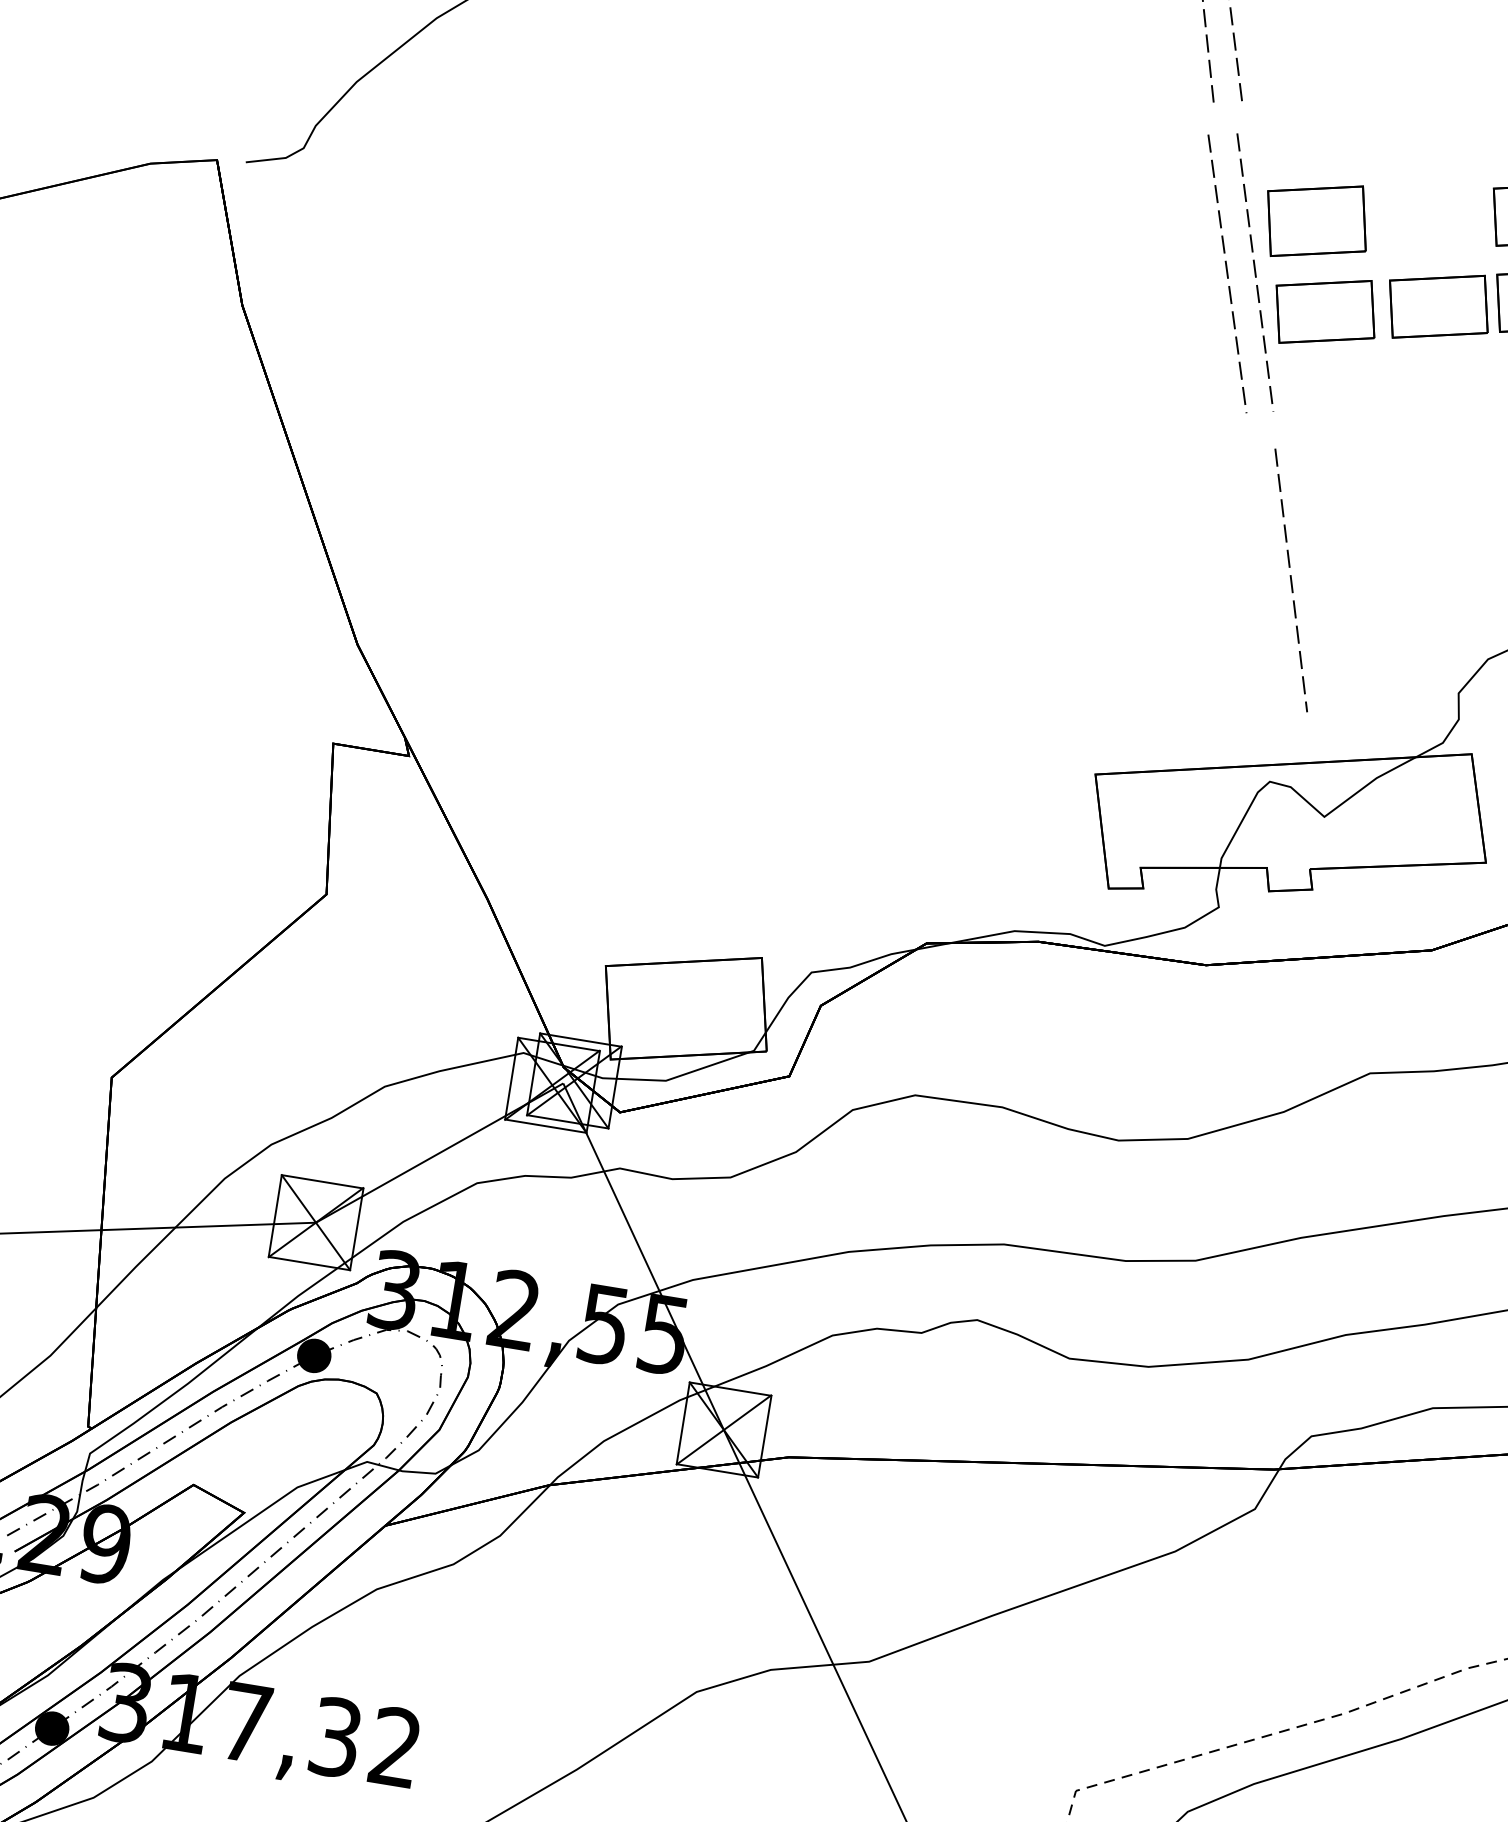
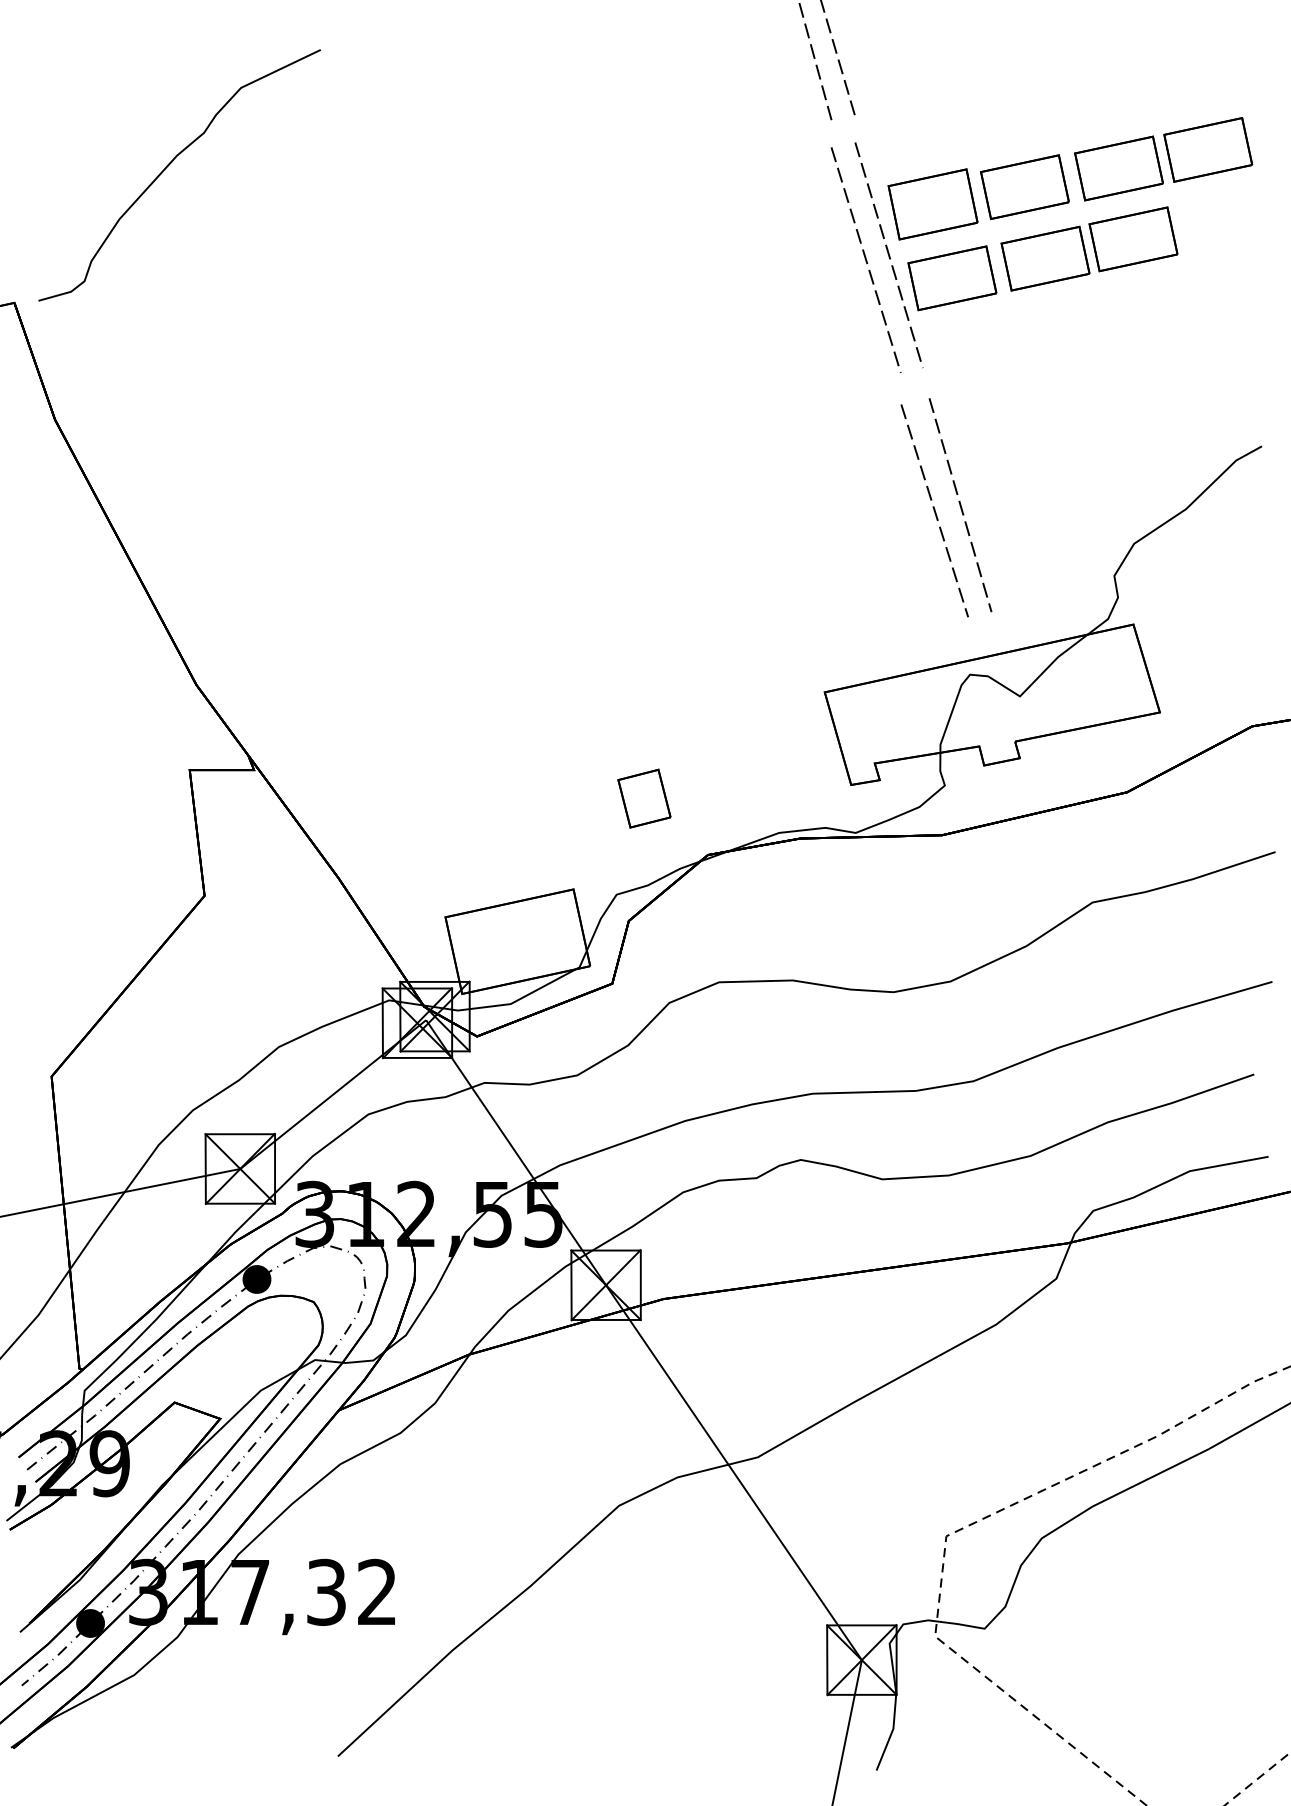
part: (1427, 218) -> (1024, 187), added
line: (1259, 581) -> (934, 510), added
part: (862, 864) -> (644, 798), added

